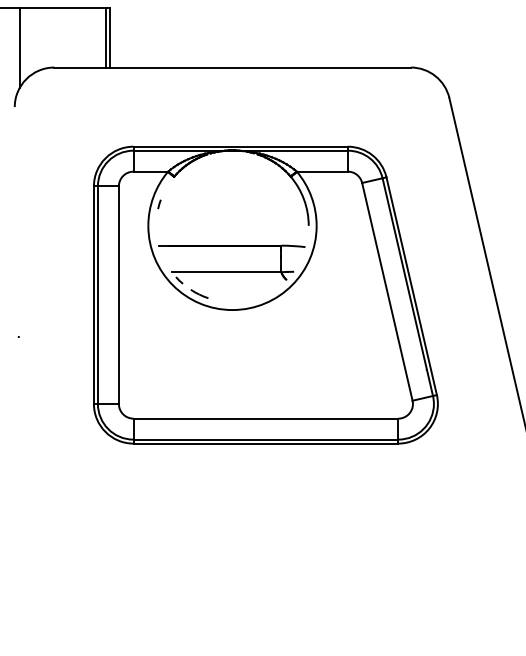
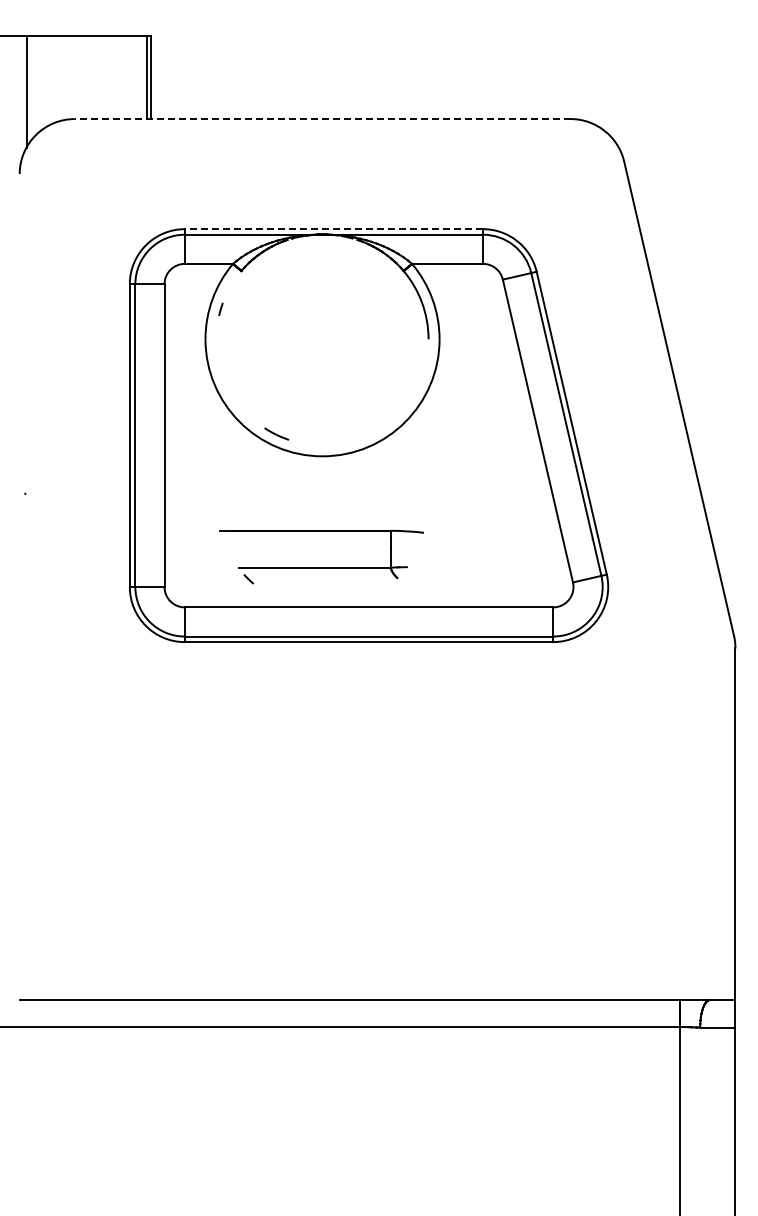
line: (232, 67) -> (322, 119), solid -> dashed
line: (240, 146) -> (333, 229), solid -> dashed
part: (231, 272) -> (321, 567), moved

